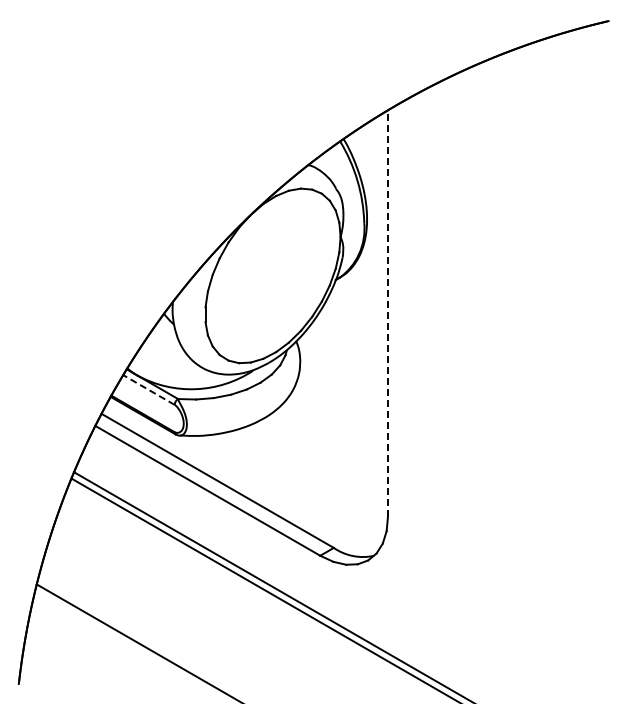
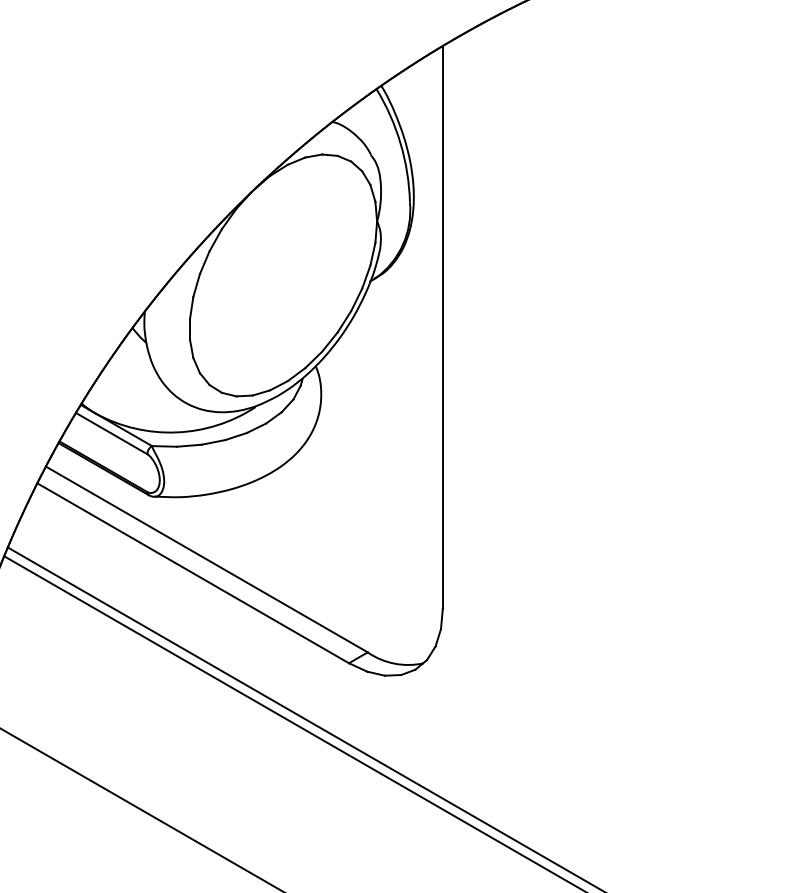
line: (387, 313) -> (442, 327), dashed -> solid
line: (148, 390) -> (110, 434), dashed -> solid

